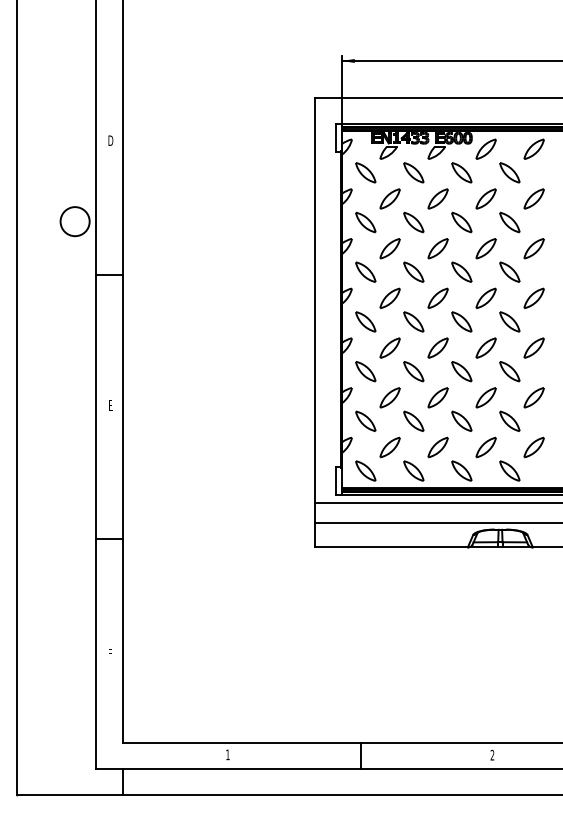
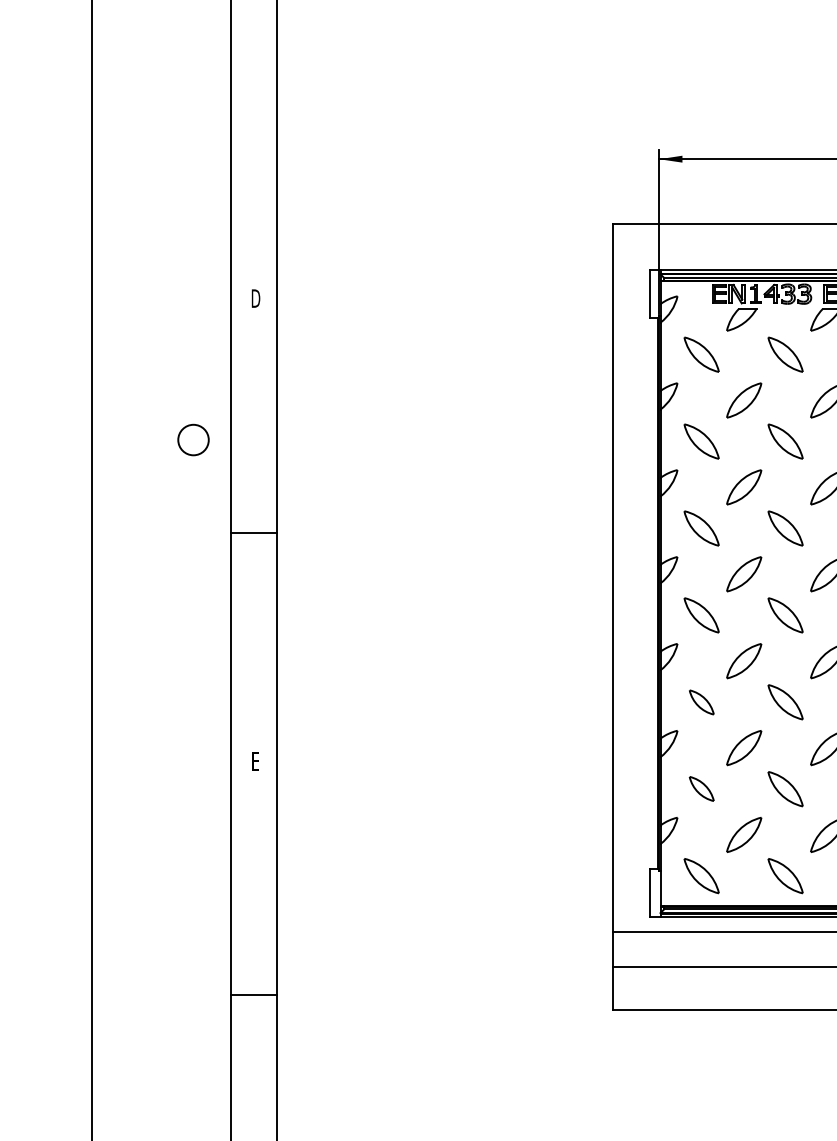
circle: (74, 221) -> (192, 439), size x0.6
part: (365, 371) -> (701, 702), size x0.7
part: (365, 420) -> (701, 787), size x0.7

